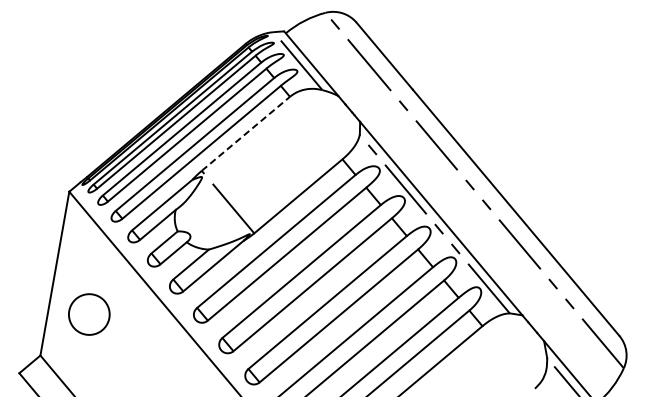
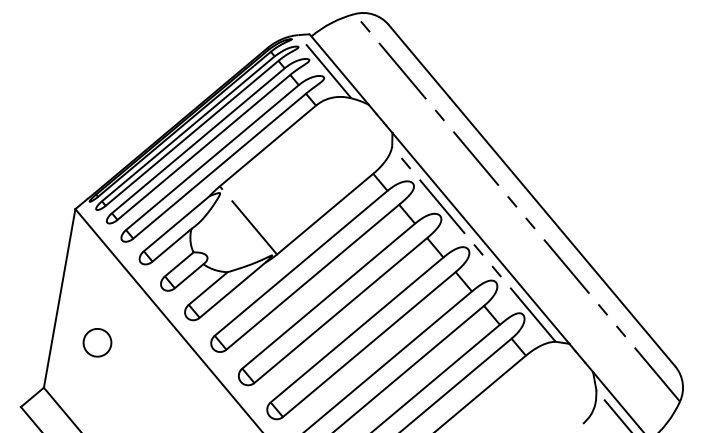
line: (245, 133) -> (267, 145), dashed -> solid
part: (89, 313) -> (97, 341), size x0.62

